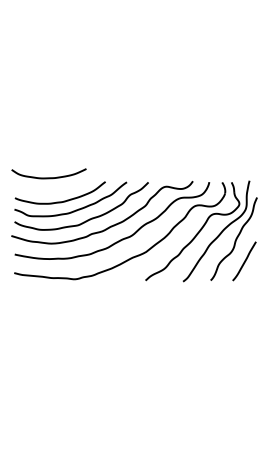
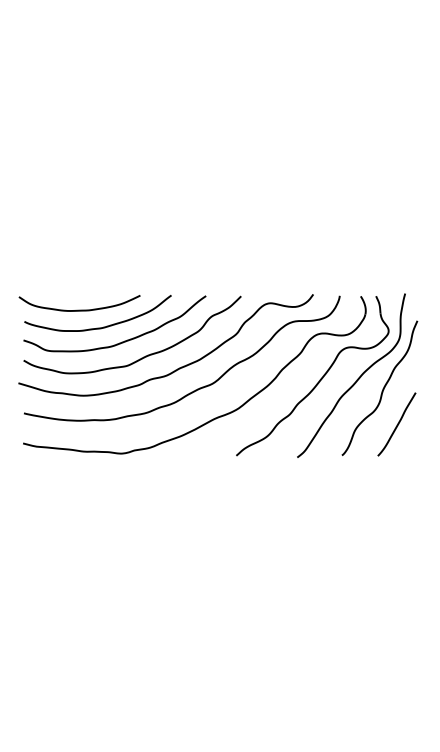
curve: (48, 177) -> (78, 309), moved

